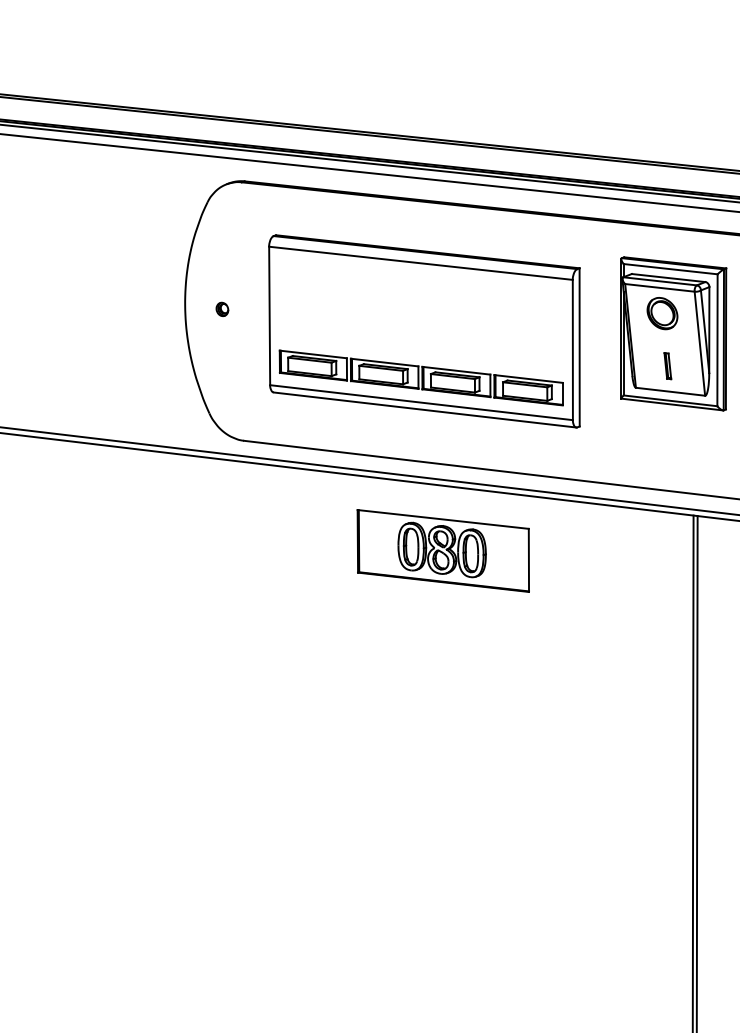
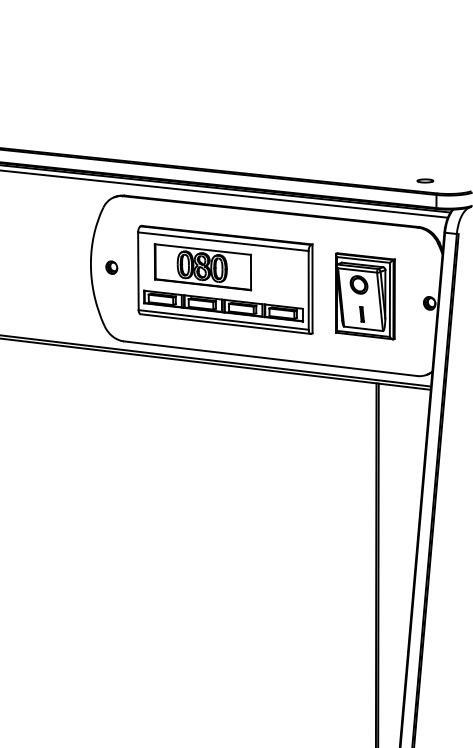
part: (221, 309) -> (111, 267), size x1.67
part: (673, 334) -> (365, 296), moved
part: (442, 551) -> (202, 267), moved

